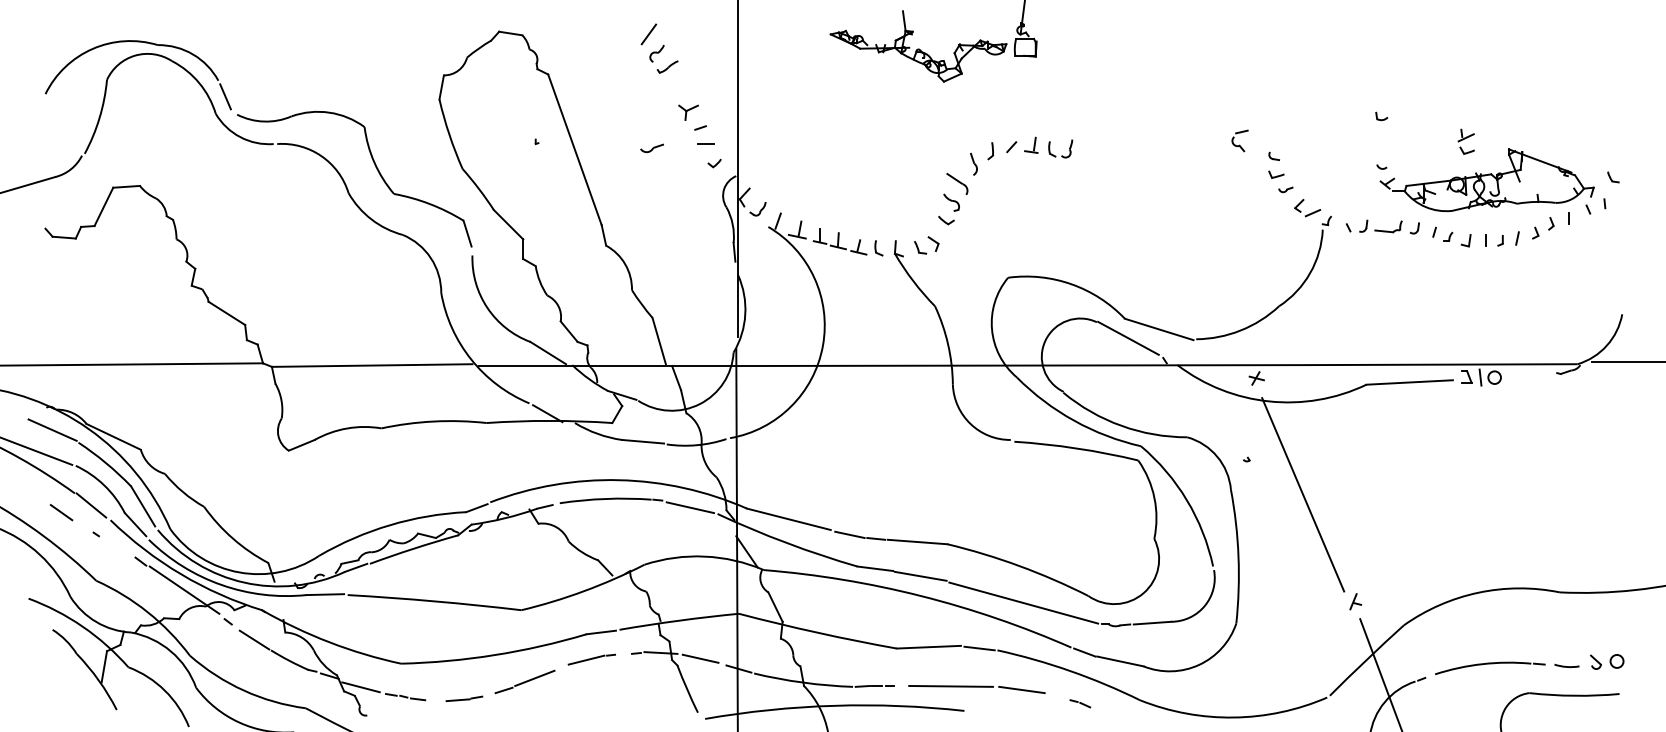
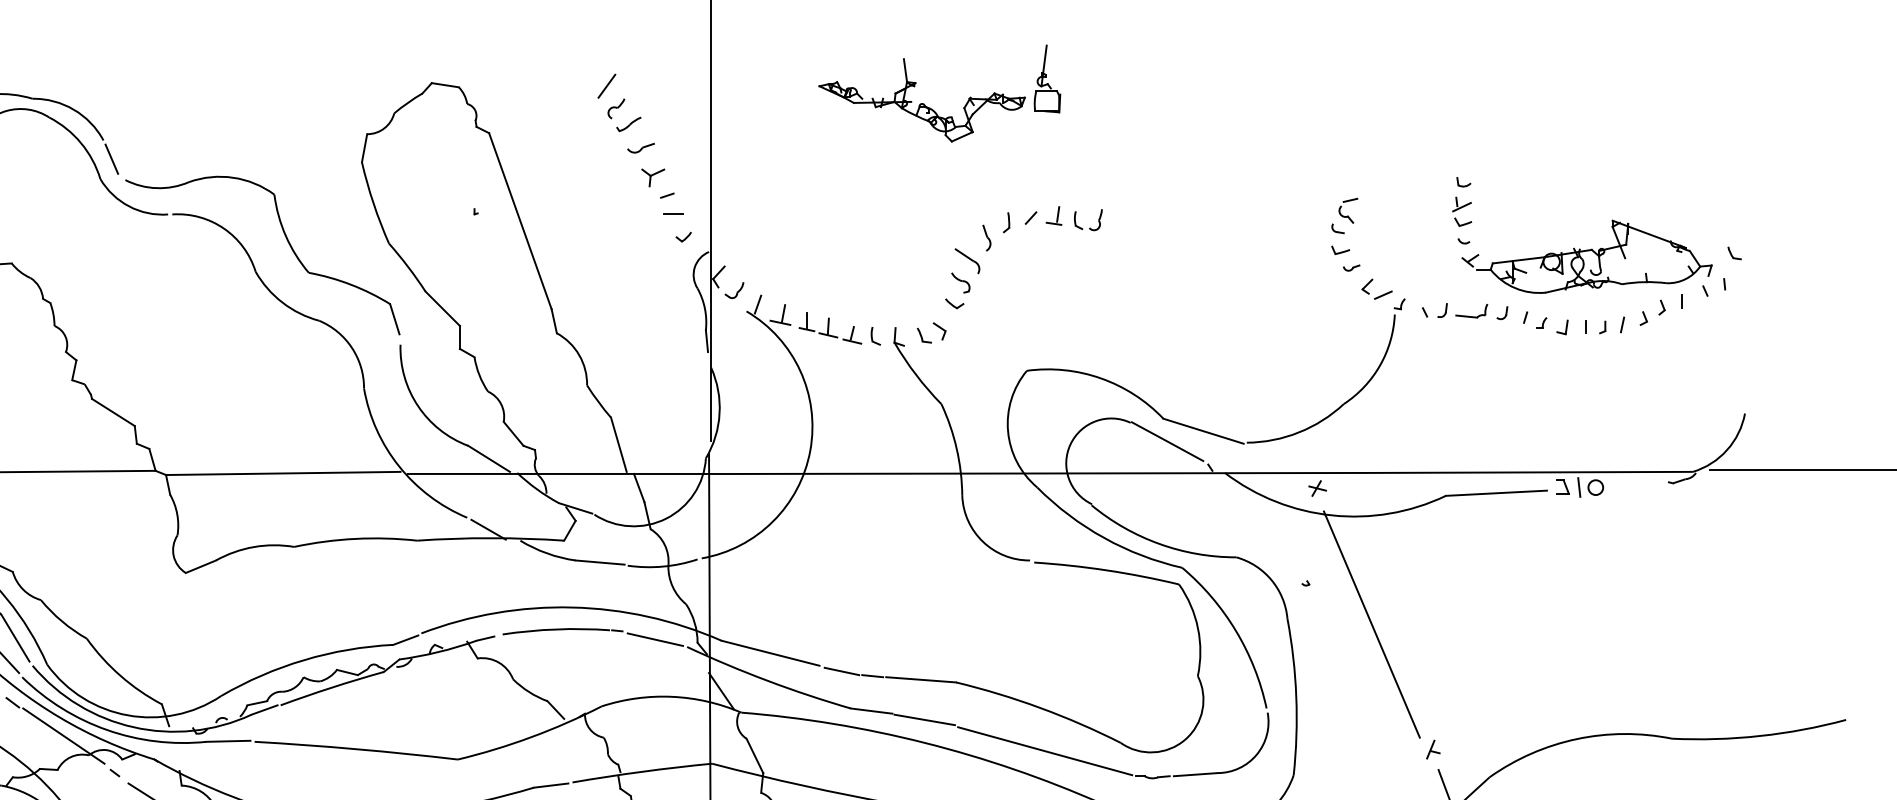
part: (1239, 140) -> (1347, 210), moved
part: (1465, 141) -> (1461, 211), moved
part: (651, 148) -> (640, 148), moved

